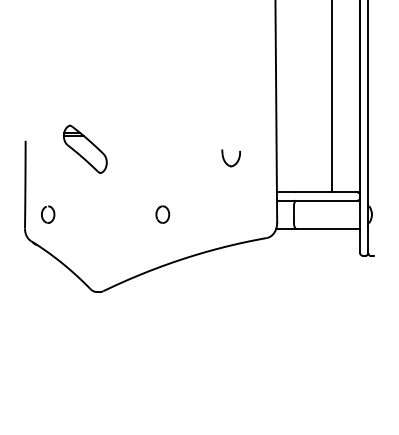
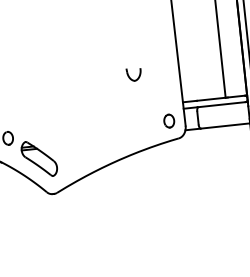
part: (85, 148) -> (39, 158), moved
part: (230, 158) -> (133, 74), moved
part: (162, 214) -> (169, 121), moved

